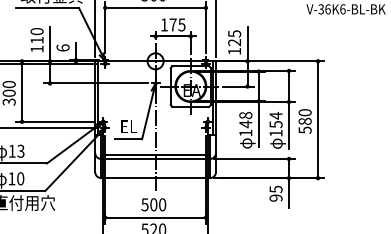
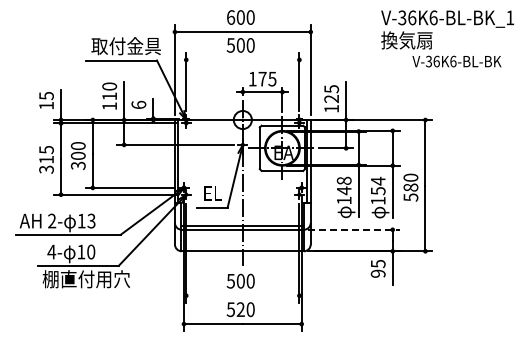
line: (155, 7) -> (242, 59), removed
line: (254, 158) -> (354, 229), solid -> dashed
line: (155, 217) -> (242, 295), removed

